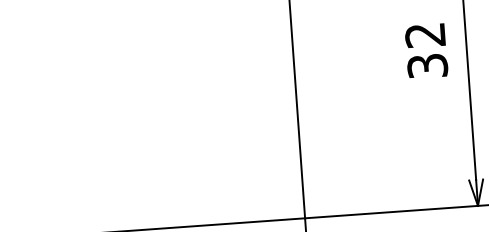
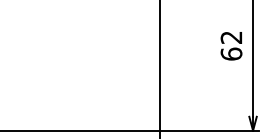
text: (427, 64) -> (231, 53), 32 -> 62

